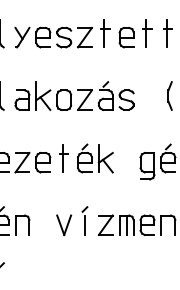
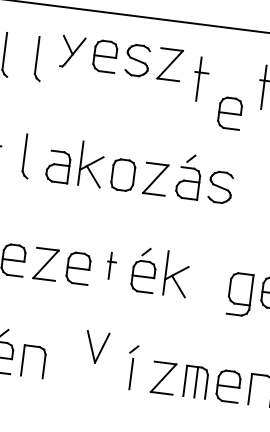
part: (53, 37) -> (121, 58), moved
part: (126, 37) -> (229, 113), moved
part: (63, 158) -> (110, 265), size x0.6
part: (64, 224) -> (97, 346), moved

